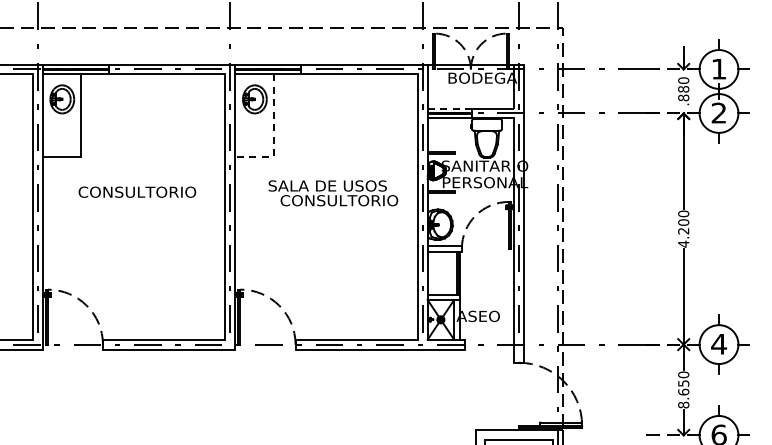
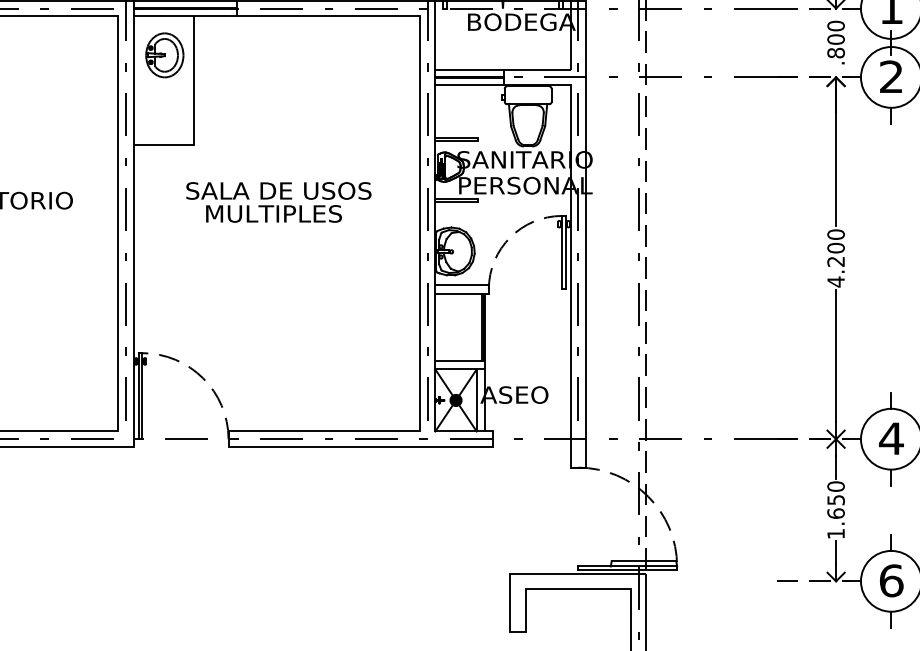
text: (683, 89) -> (835, 39), .880 -> .800
line: (450, 108) -> (471, 69), dashed -> solid
line: (273, 136) -> (193, 113), dashed -> solid
text: (339, 200) -> (297, 213), CONSULTORIO -> MULTIPLES
text: (683, 404) -> (835, 532), 8.650 -> 1.650

